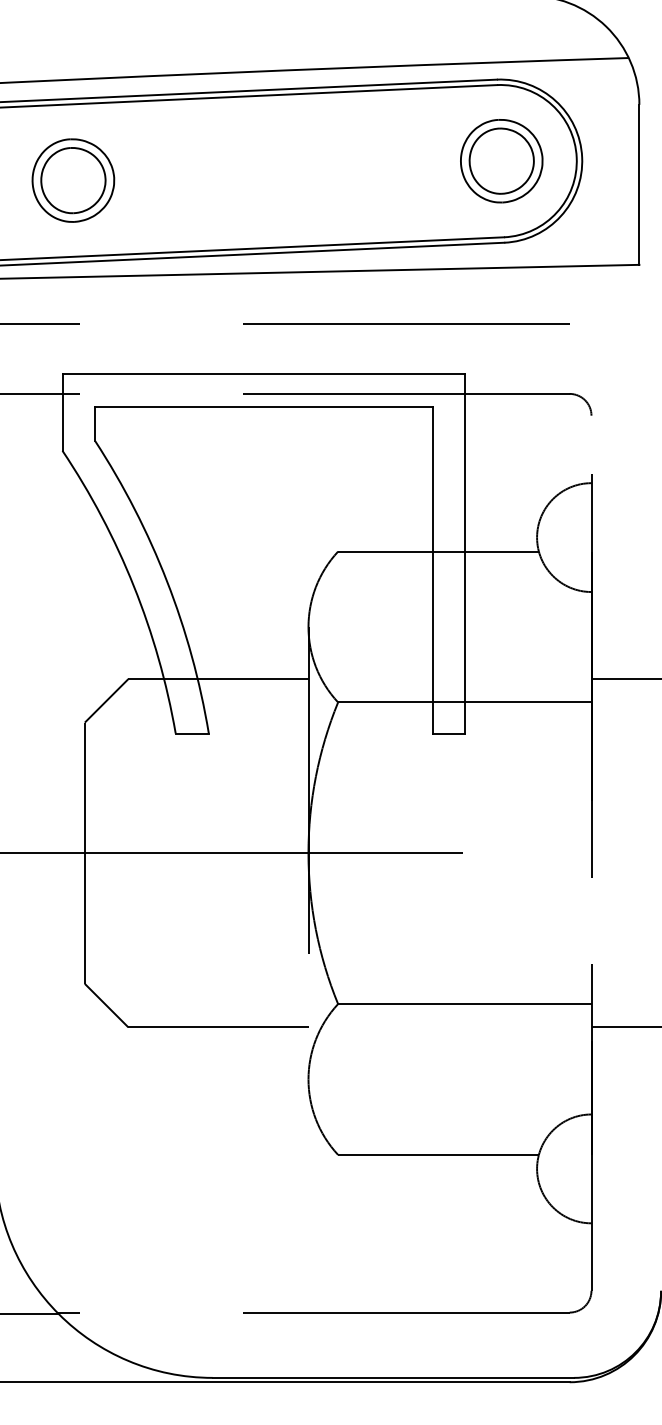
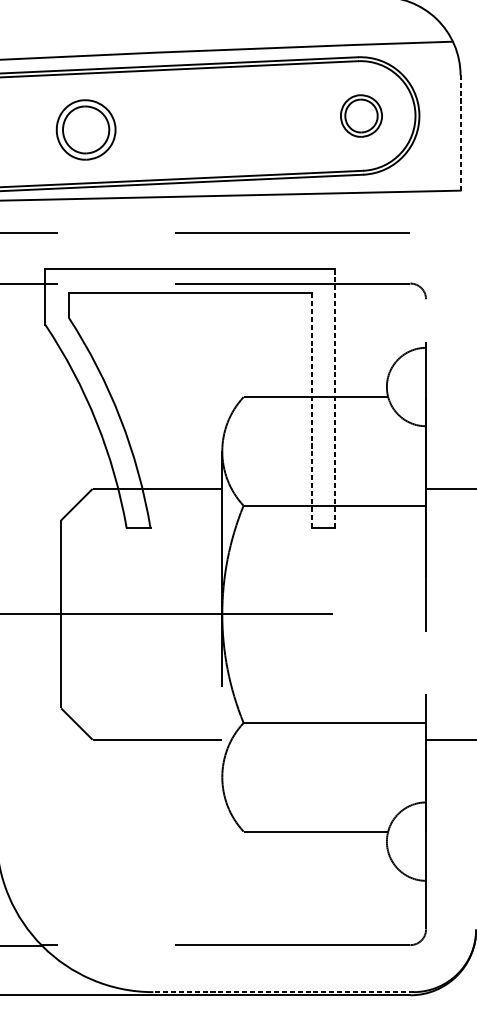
part: (501, 161) -> (361, 116), size x0.7
part: (73, 180) -> (86, 129), moved
line: (639, 184) -> (460, 132), solid -> dashed
line: (465, 553) -> (335, 398), solid -> dashed
line: (432, 570) -> (311, 410), solid -> dashed
line: (393, 1377) -> (283, 991), solid -> dashed

